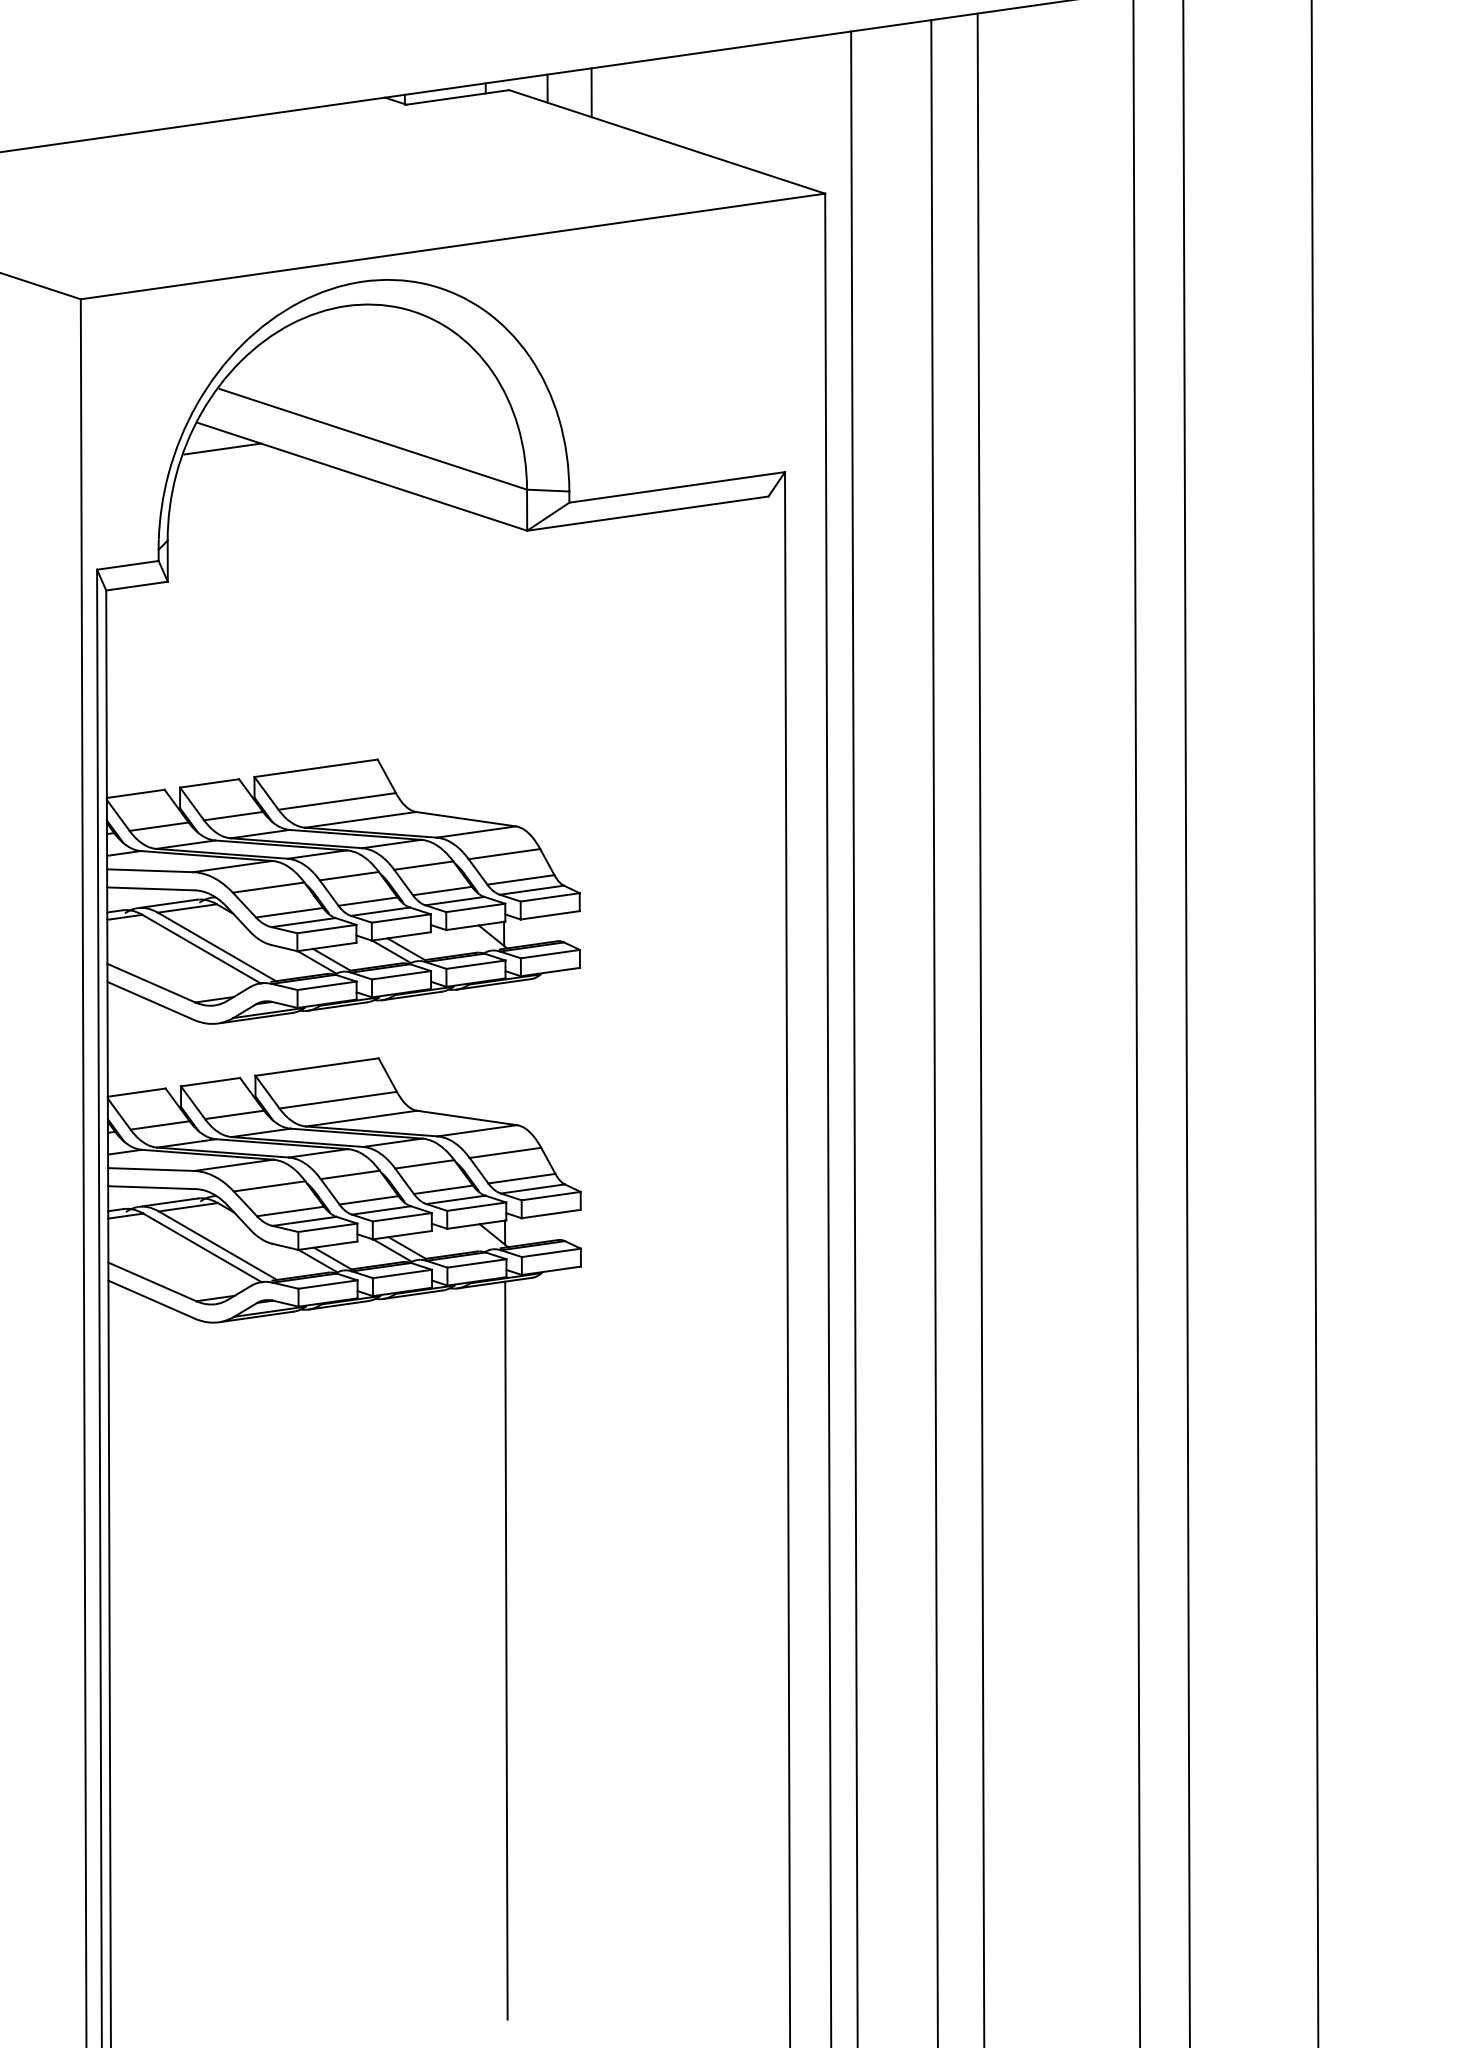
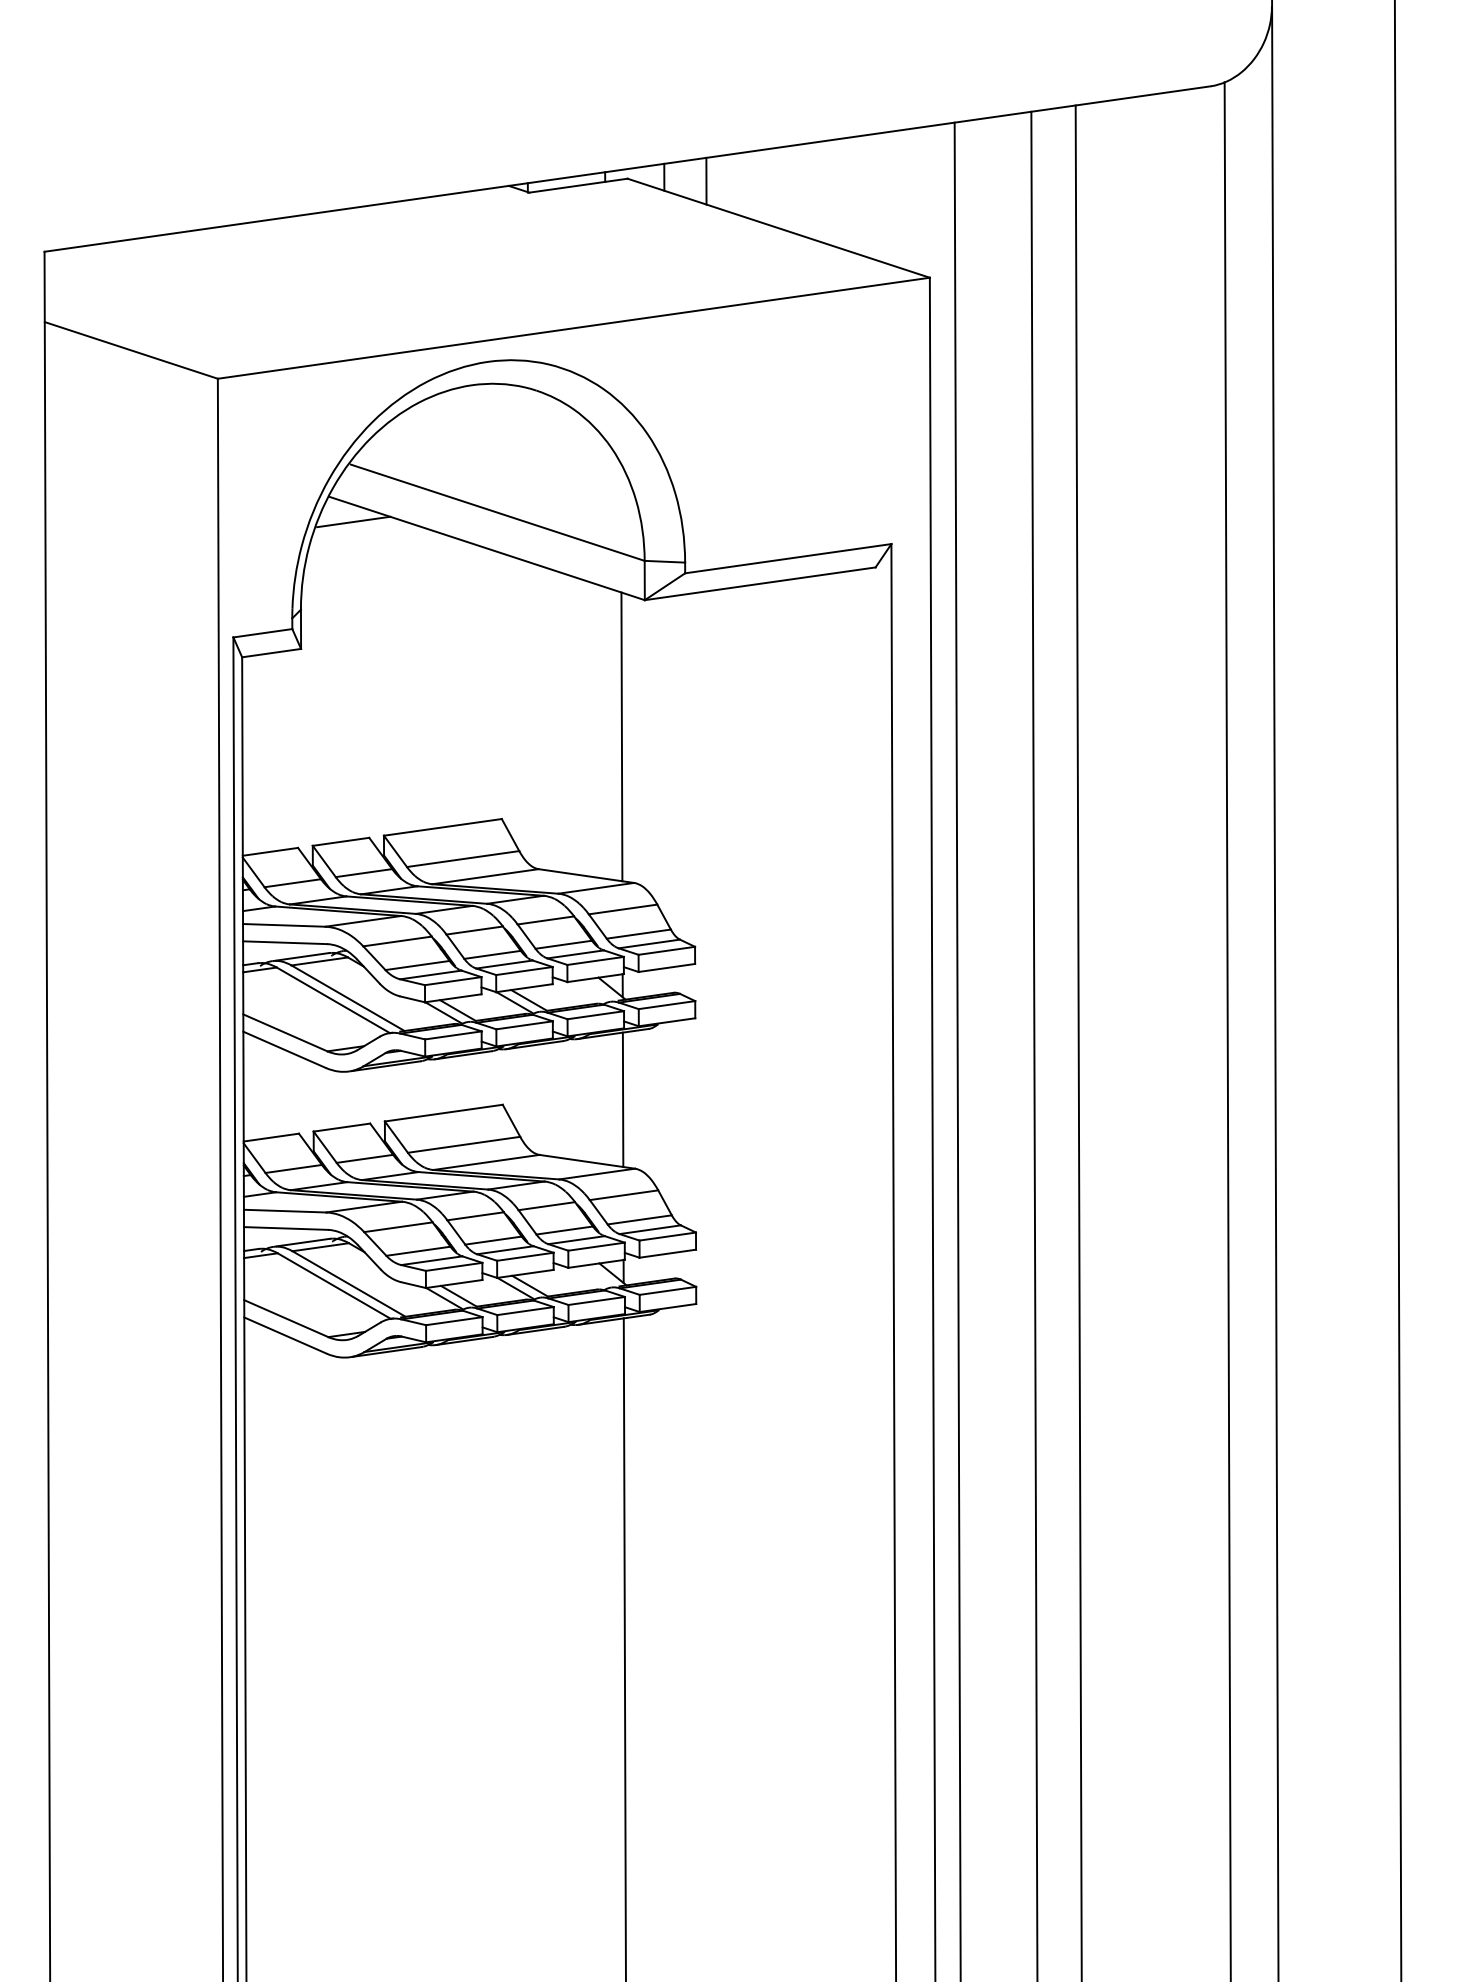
line: (502, 673) -> (621, 736), added
line: (503, 1052) -> (622, 1099), added

